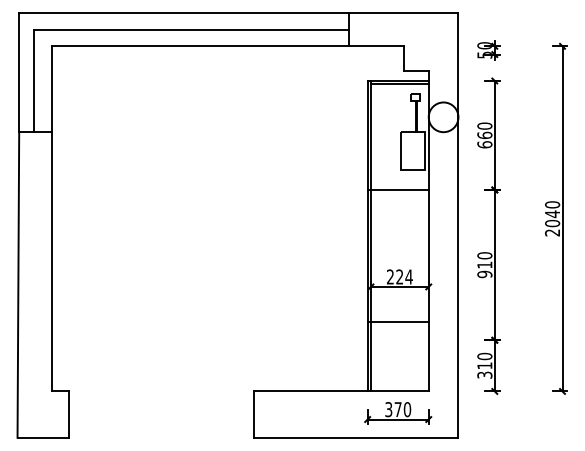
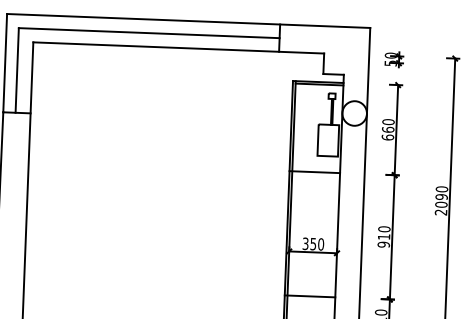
text: (552, 214) -> (441, 197), 2040 -> 2090
text: (399, 276) -> (313, 243), 224 -> 350
line: (397, 322) -> (309, 296), moved

